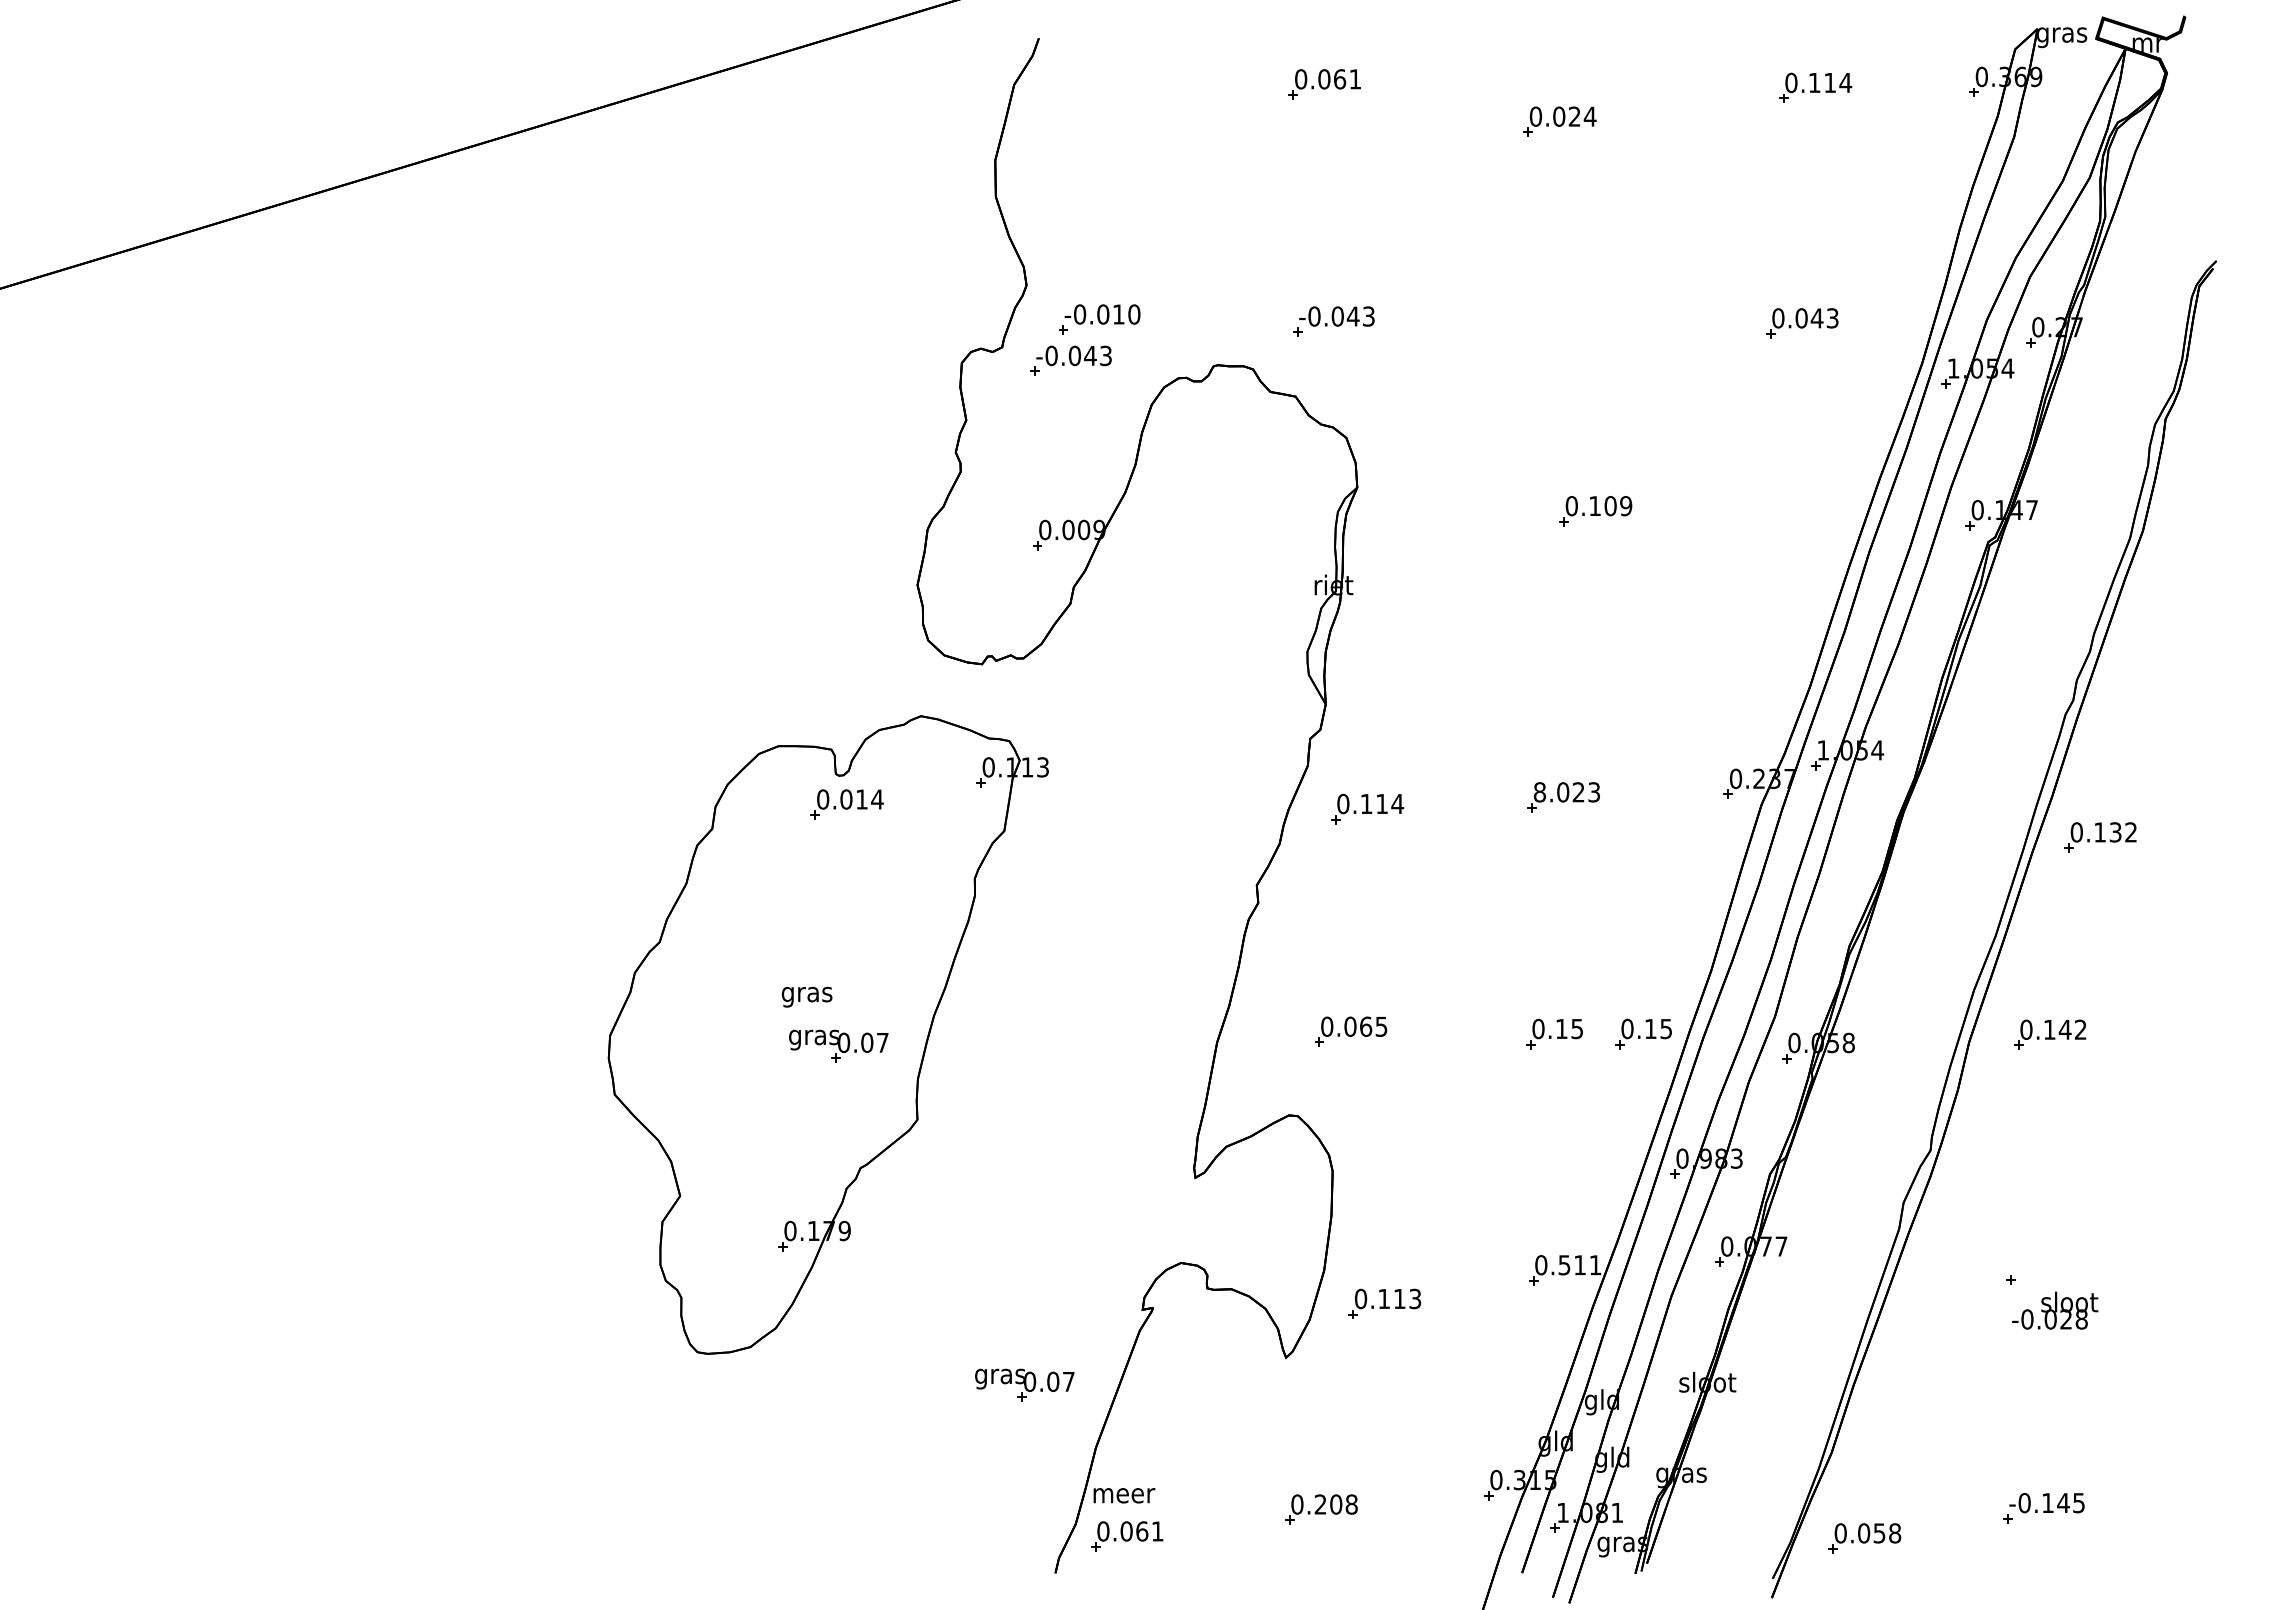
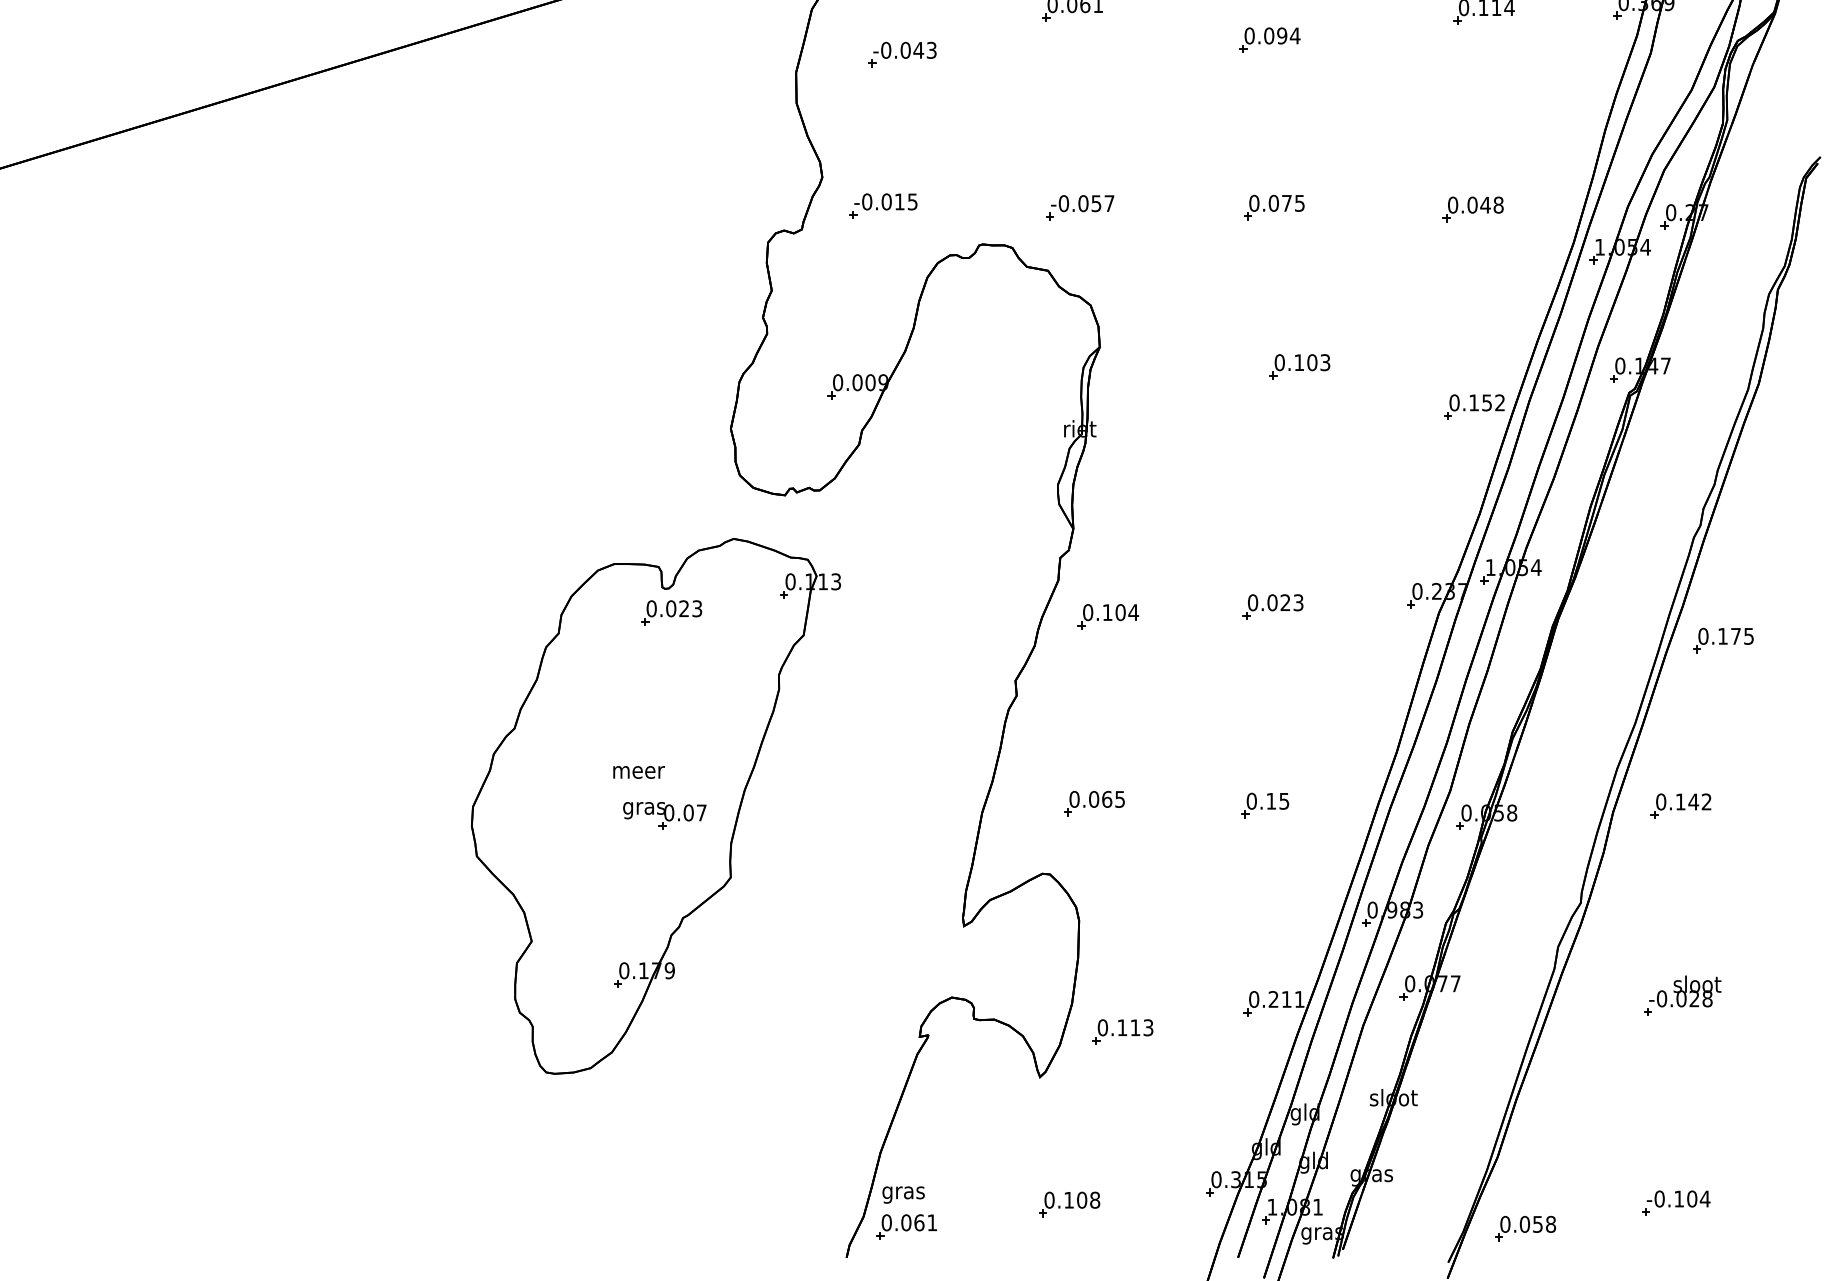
text: (1574, 116) -> (1282, 35), 0.024 -> 0.094
text: (1134, 314) -> (912, 201), -0.010 -> -0.015
text: (1360, 316) -> (1102, 203), -0.043 -> -0.057
text: (1832, 318) -> (1498, 205), 0.043 -> 0.048
part: (1565, 321) -> (1274, 207), added
part: (1070, 360) -> (902, 54), moved
text: (1626, 506) -> (1325, 362), 0.109 -> 0.103
part: (1803, 558) -> (1474, 406), added
text: (1539, 792) -> (1252, 602), 8.023 -> 0.023
text: (869, 799) -> (690, 608), 0.014 -> 0.023
text: (1382, 803) -> (1120, 612), 0.114 -> 0.104
text: (2122, 832) -> (1741, 636), 0.132 -> 0.175
text: (807, 996) -> (638, 774), gras -> meer
part: (1643, 1033) -> (1339, 805), removed
text: (1564, 1265) -> (1273, 999), 0.511 -> 0.211
text: (2055, 1310) -> (1685, 991), moved
part: (1024, 1384) -> (820, 1099), removed
text: (1124, 1498) -> (904, 1195), meer -> gras
text: (2071, 1503) -> (1698, 1199), -0.145 -> -0.104
text: (1320, 1504) -> (1068, 1200), 0.208 -> 0.108

